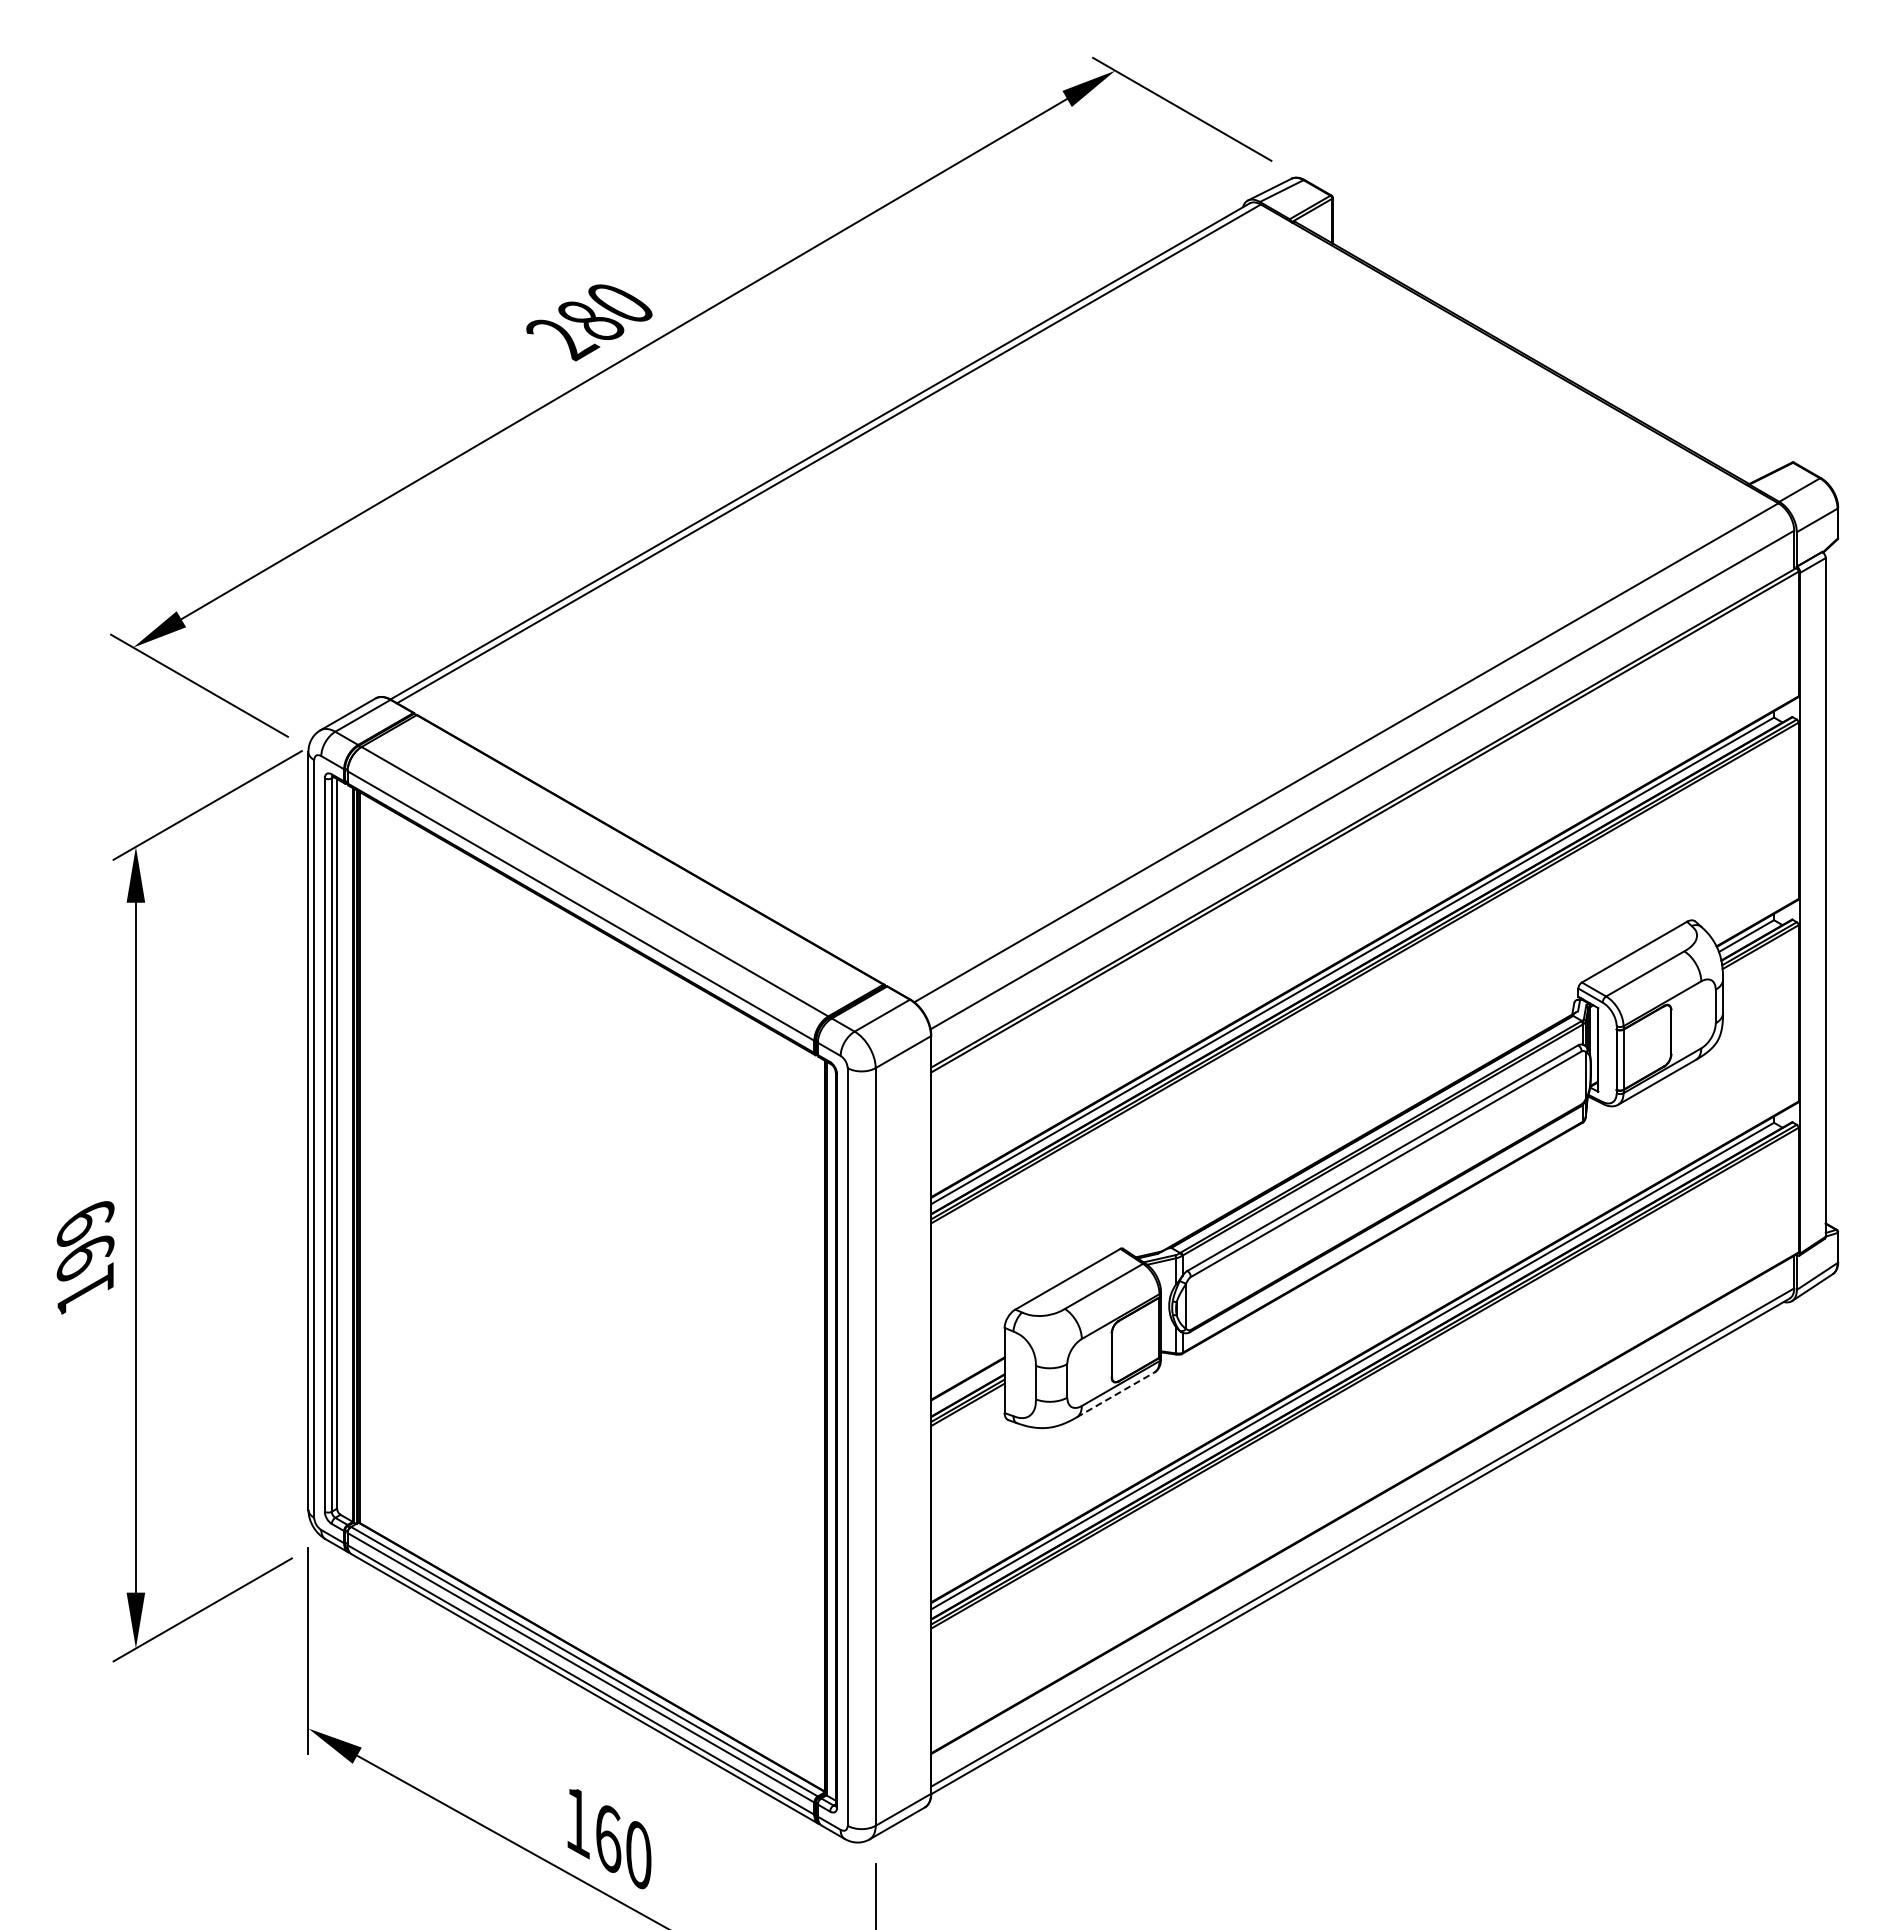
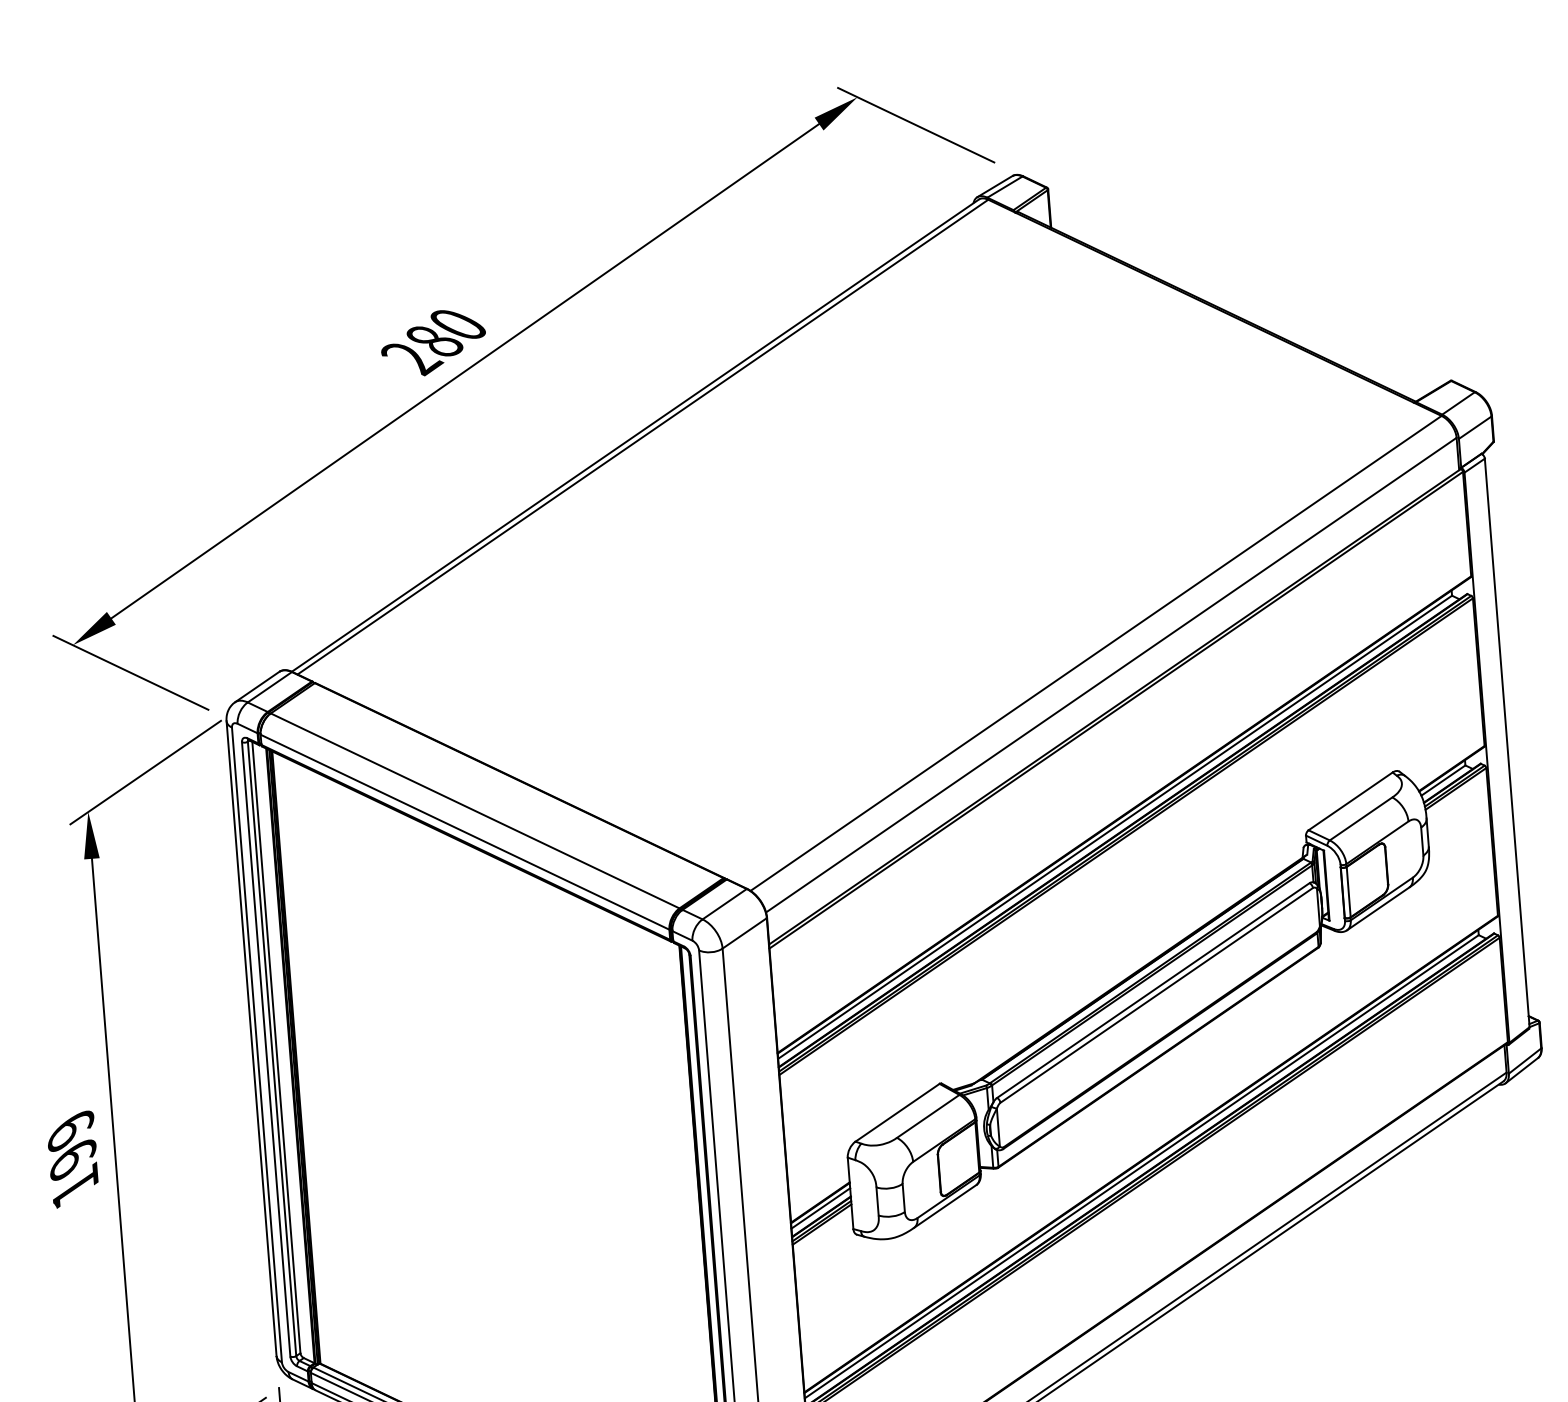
line: (967, 1385) -> (820, 1208), added
line: (1115, 1394) -> (945, 1206), dashed -> solid

